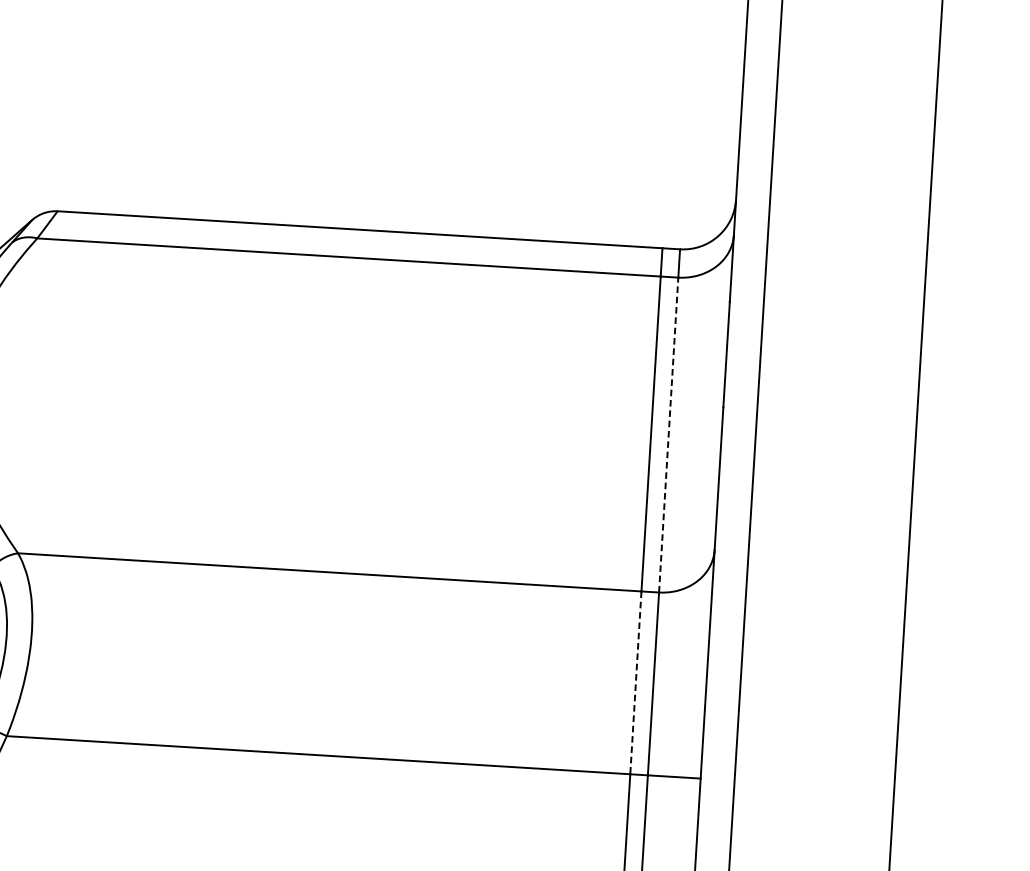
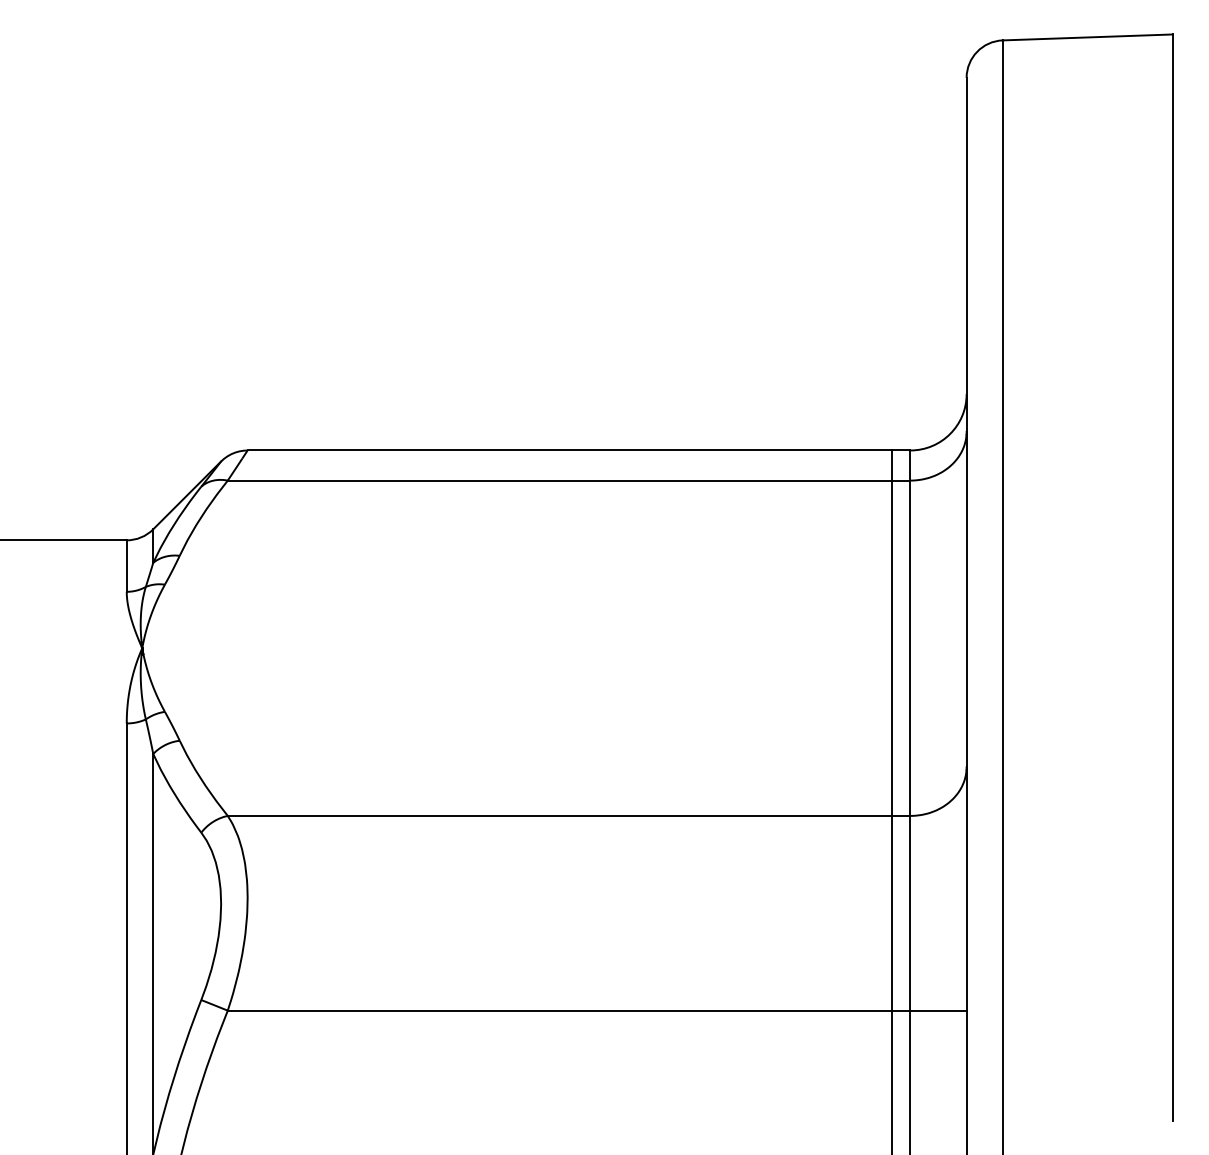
line: (668, 435) -> (910, 648), dashed -> solid
line: (635, 683) -> (891, 913), dashed -> solid

